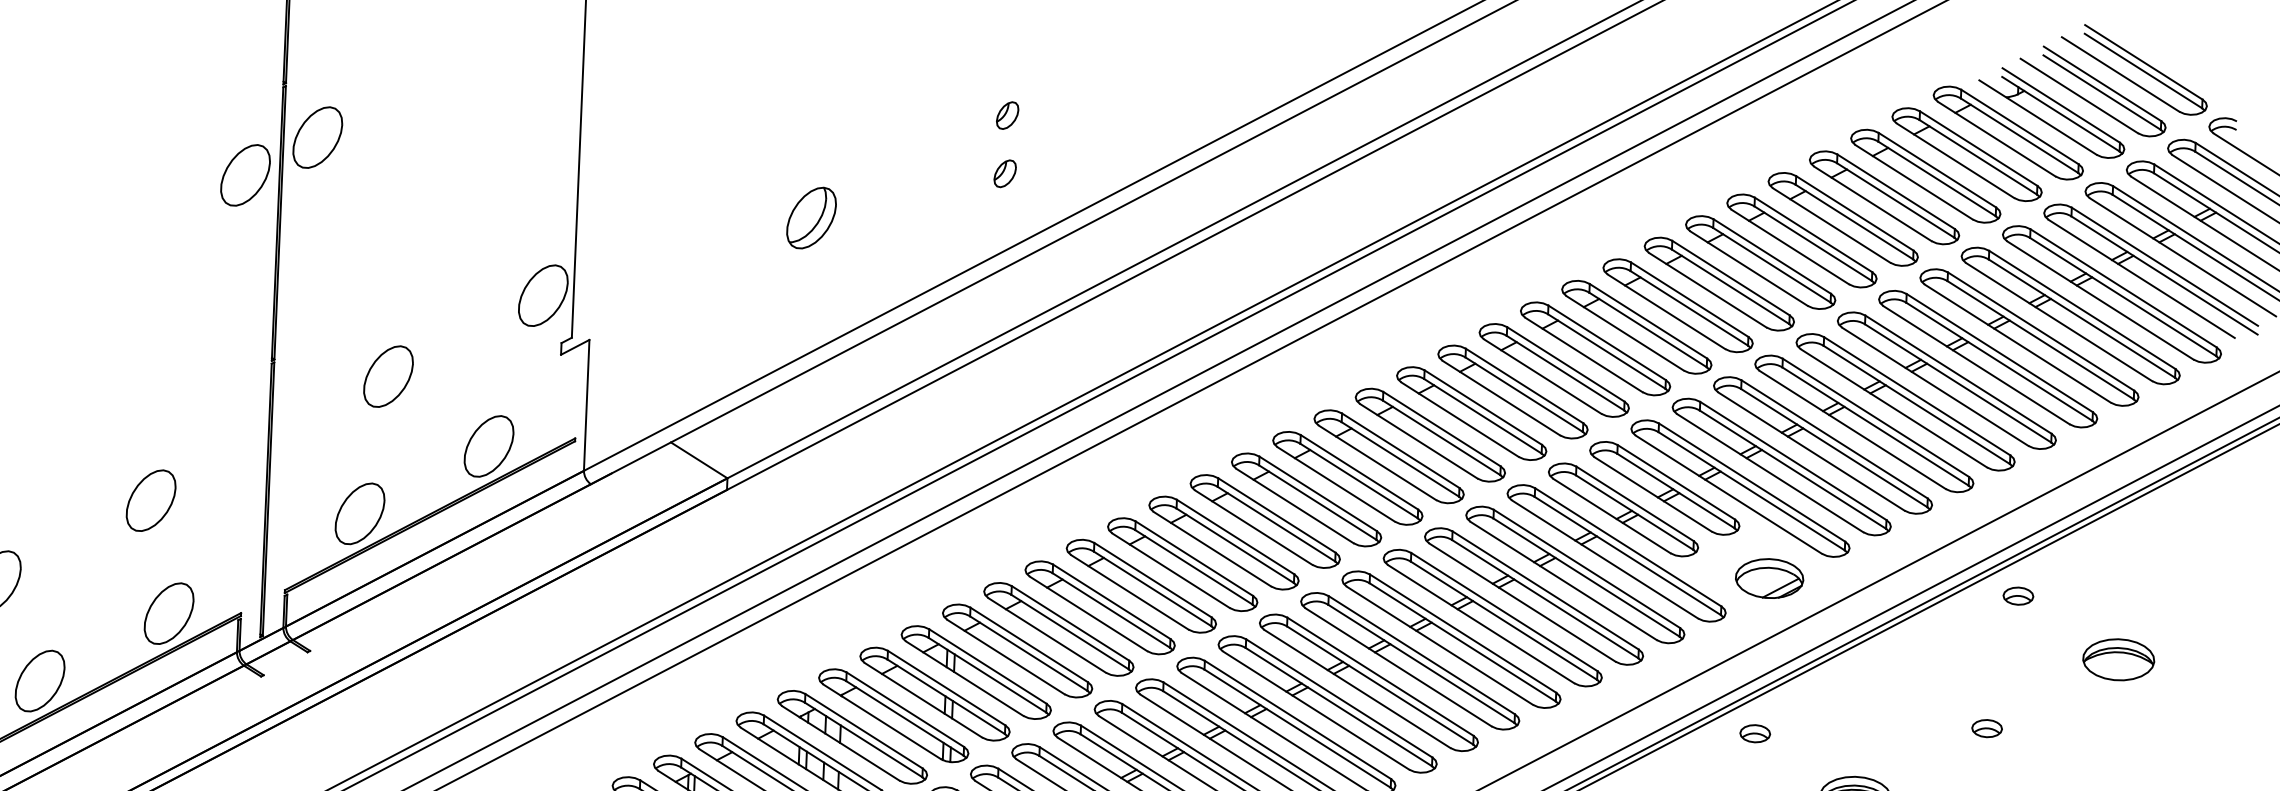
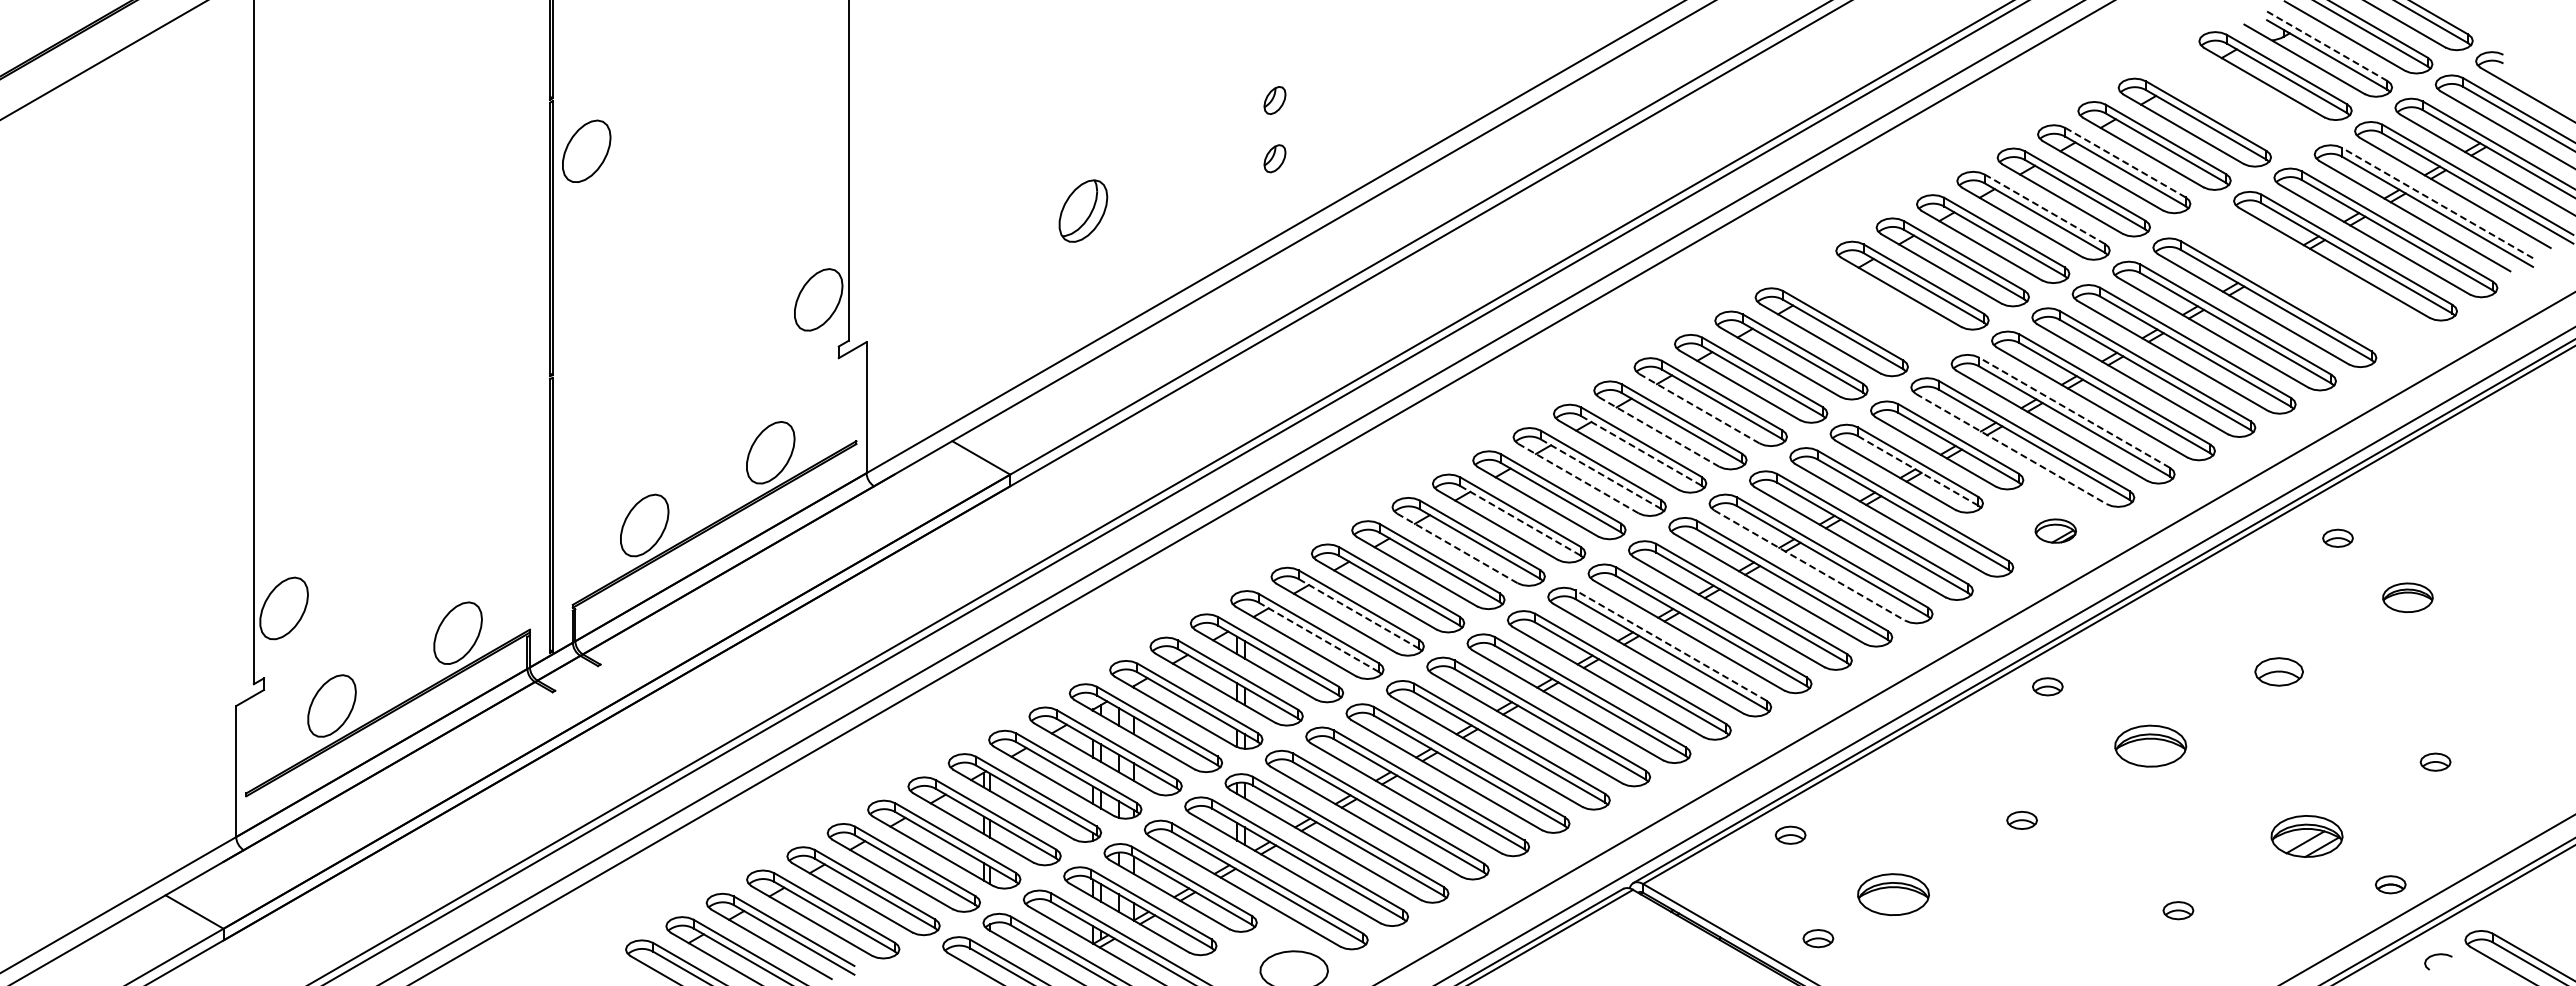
line: (2061, 105) -> (2327, 46), solid -> dashed
part: (1967, 154) -> (2235, 99), removed
part: (245, 174) -> (515, 191), removed
line: (1854, 213) -> (2125, 162), solid -> dashed
line: (1771, 256) -> (2044, 209), solid -> dashed
line: (2164, 266) -> (2437, 202), solid -> dashed
part: (2028, 337) -> (2304, 279), removed
part: (1595, 348) -> (1872, 308), removed
part: (388, 375) -> (667, 386), removed
line: (1418, 441) -> (1699, 408), solid -> dashed
line: (1793, 460) -> (2074, 412), solid -> dashed
line: (1377, 462) -> (1659, 431), solid -> dashed
line: (1359, 480) -> (1641, 450), solid -> dashed
line: (1728, 495) -> (2011, 449), solid -> dashed
part: (151, 500) -> (435, 520), removed
line: (1318, 502) -> (1601, 474), solid -> dashed
line: (1295, 505) -> (1578, 478), solid -> dashed
line: (1635, 512) -> (1918, 470), solid -> dashed
line: (1235, 545) -> (1520, 520), solid -> dashed
line: (1171, 570) -> (1457, 548), solid -> dashed
part: (1769, 577) -> (2055, 530), size x0.6
part: (2017, 595) -> (2337, 537), moved
line: (1523, 602) -> (1810, 565), solid -> dashed
line: (1070, 631) -> (1359, 613), solid -> dashed
line: (1028, 653) -> (1318, 637), solid -> dashed
part: (2118, 659) -> (2407, 597), size x0.7
line: (1379, 676) -> (1670, 645), solid -> dashed
part: (1987, 728) -> (2279, 671), size x1.6

